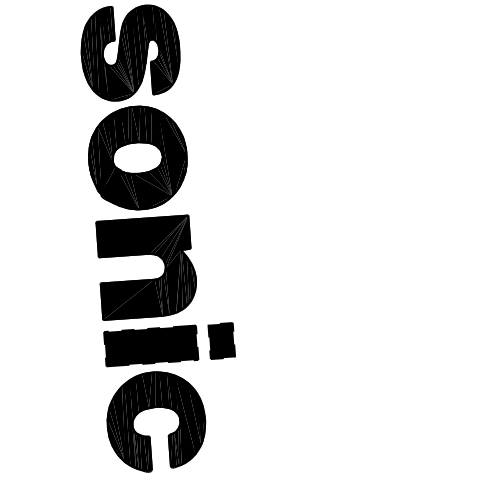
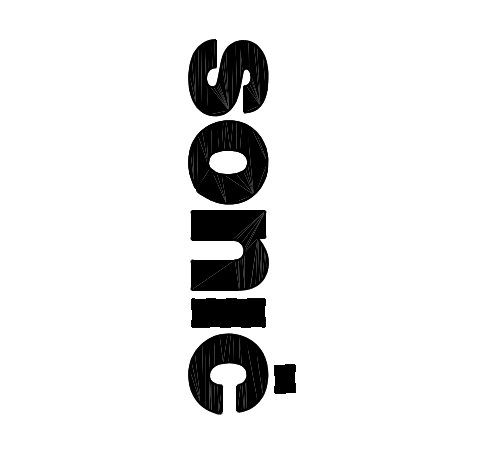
part: (220, 340) -> (284, 378), moved

